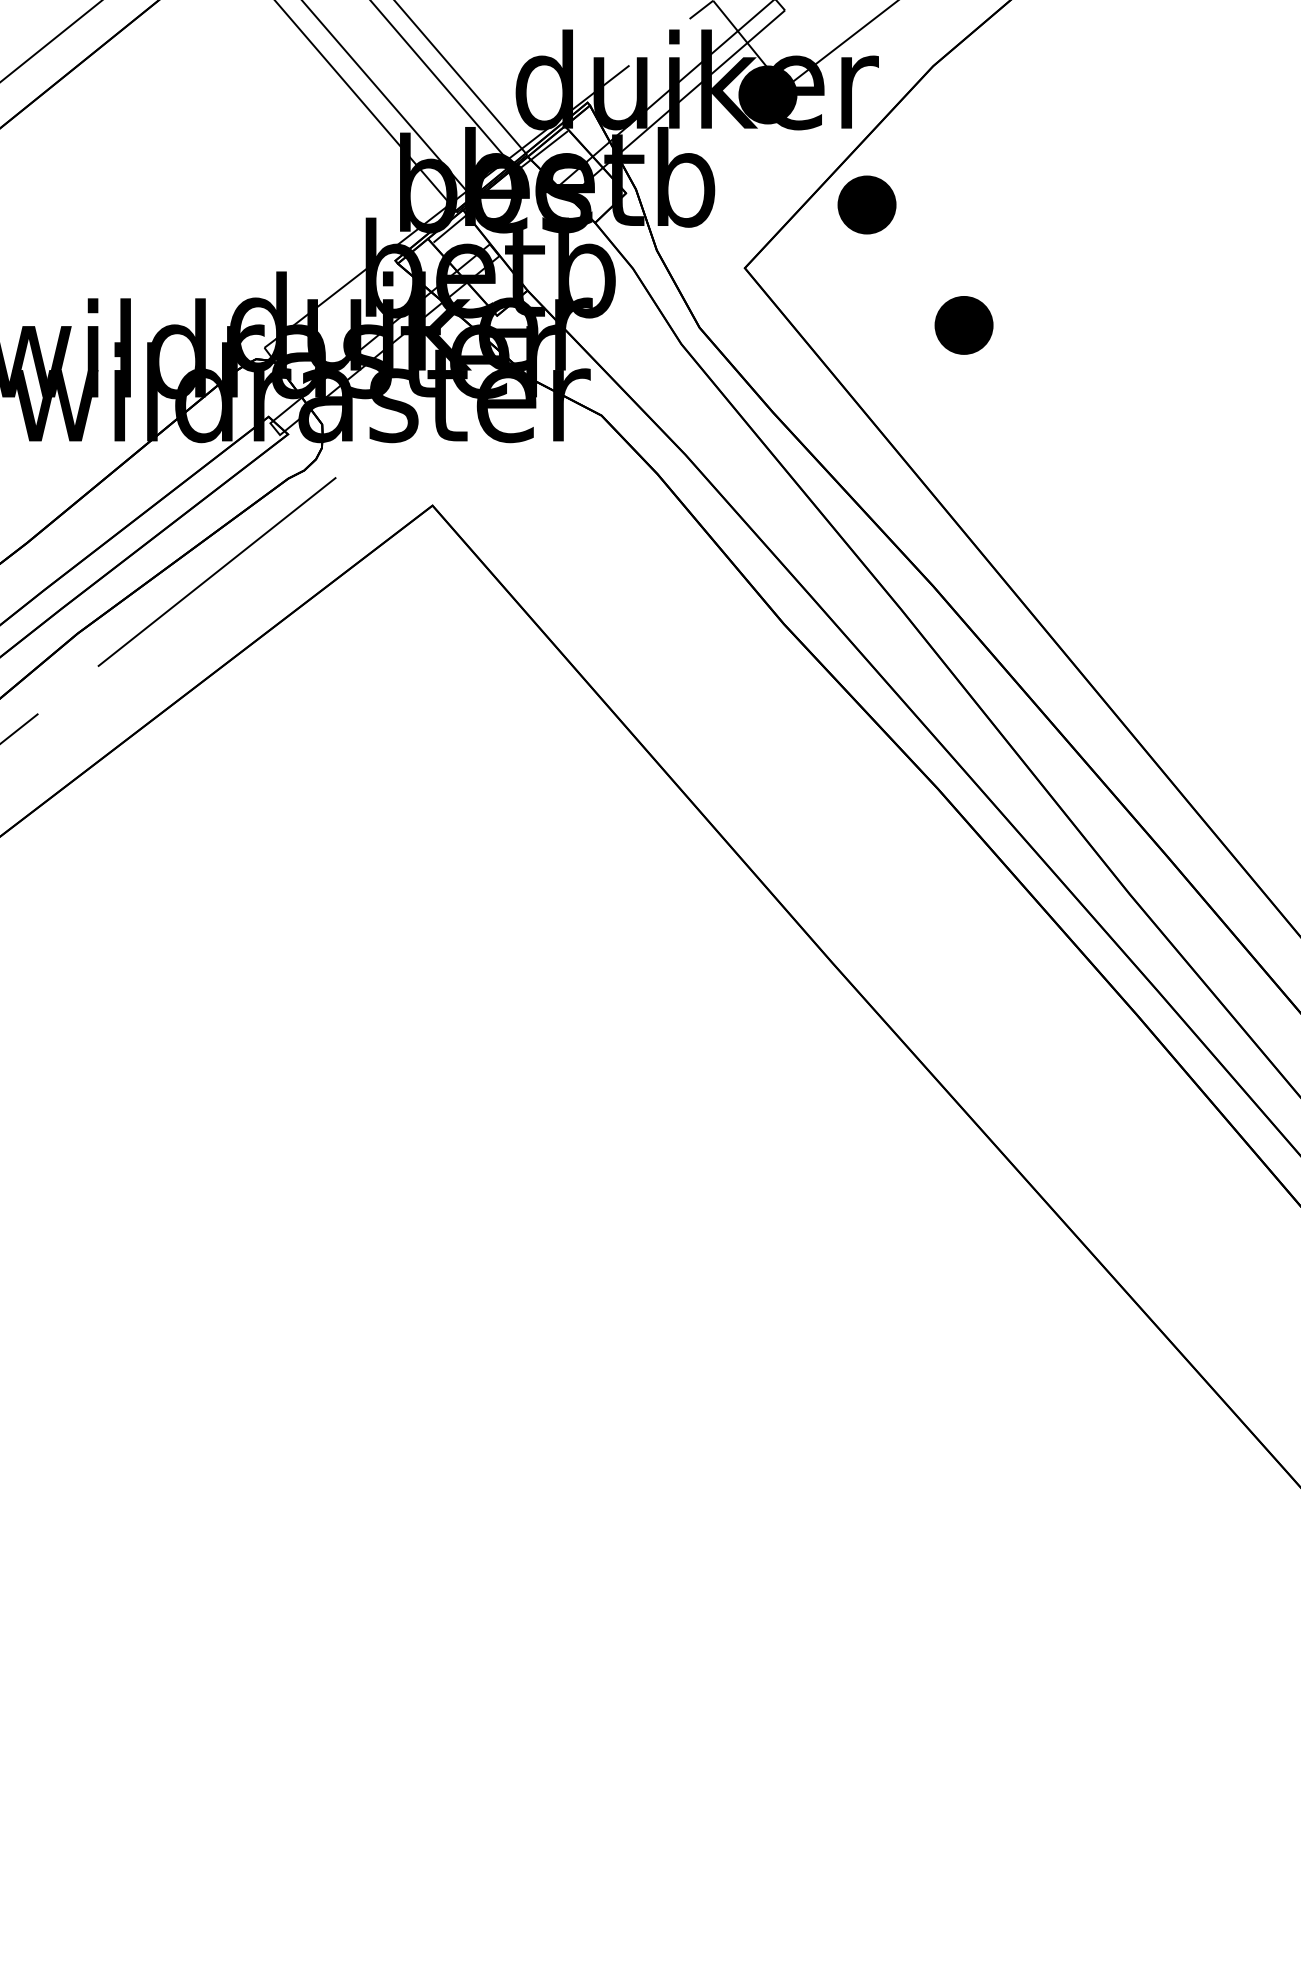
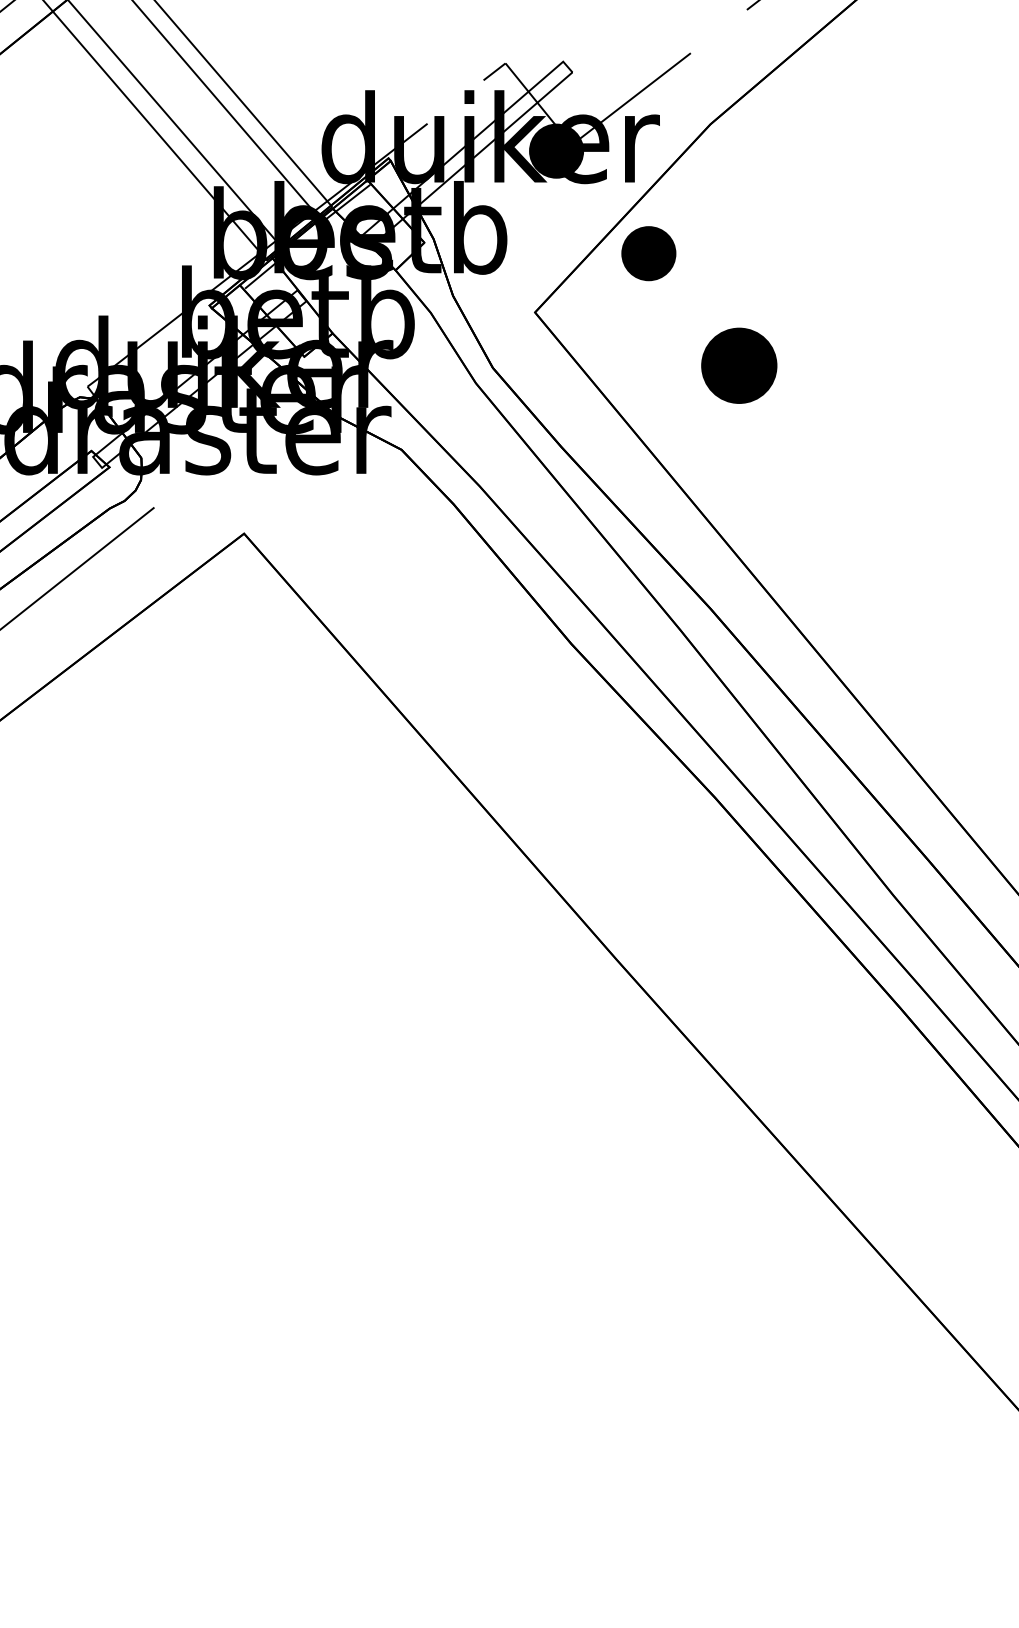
part: (963, 325) -> (738, 365), size x1.4

